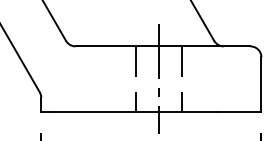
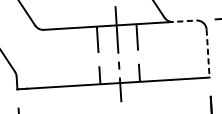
line: (233, 46) -> (181, 21), solid -> dashed
line: (261, 84) -> (208, 53), solid -> dashed

